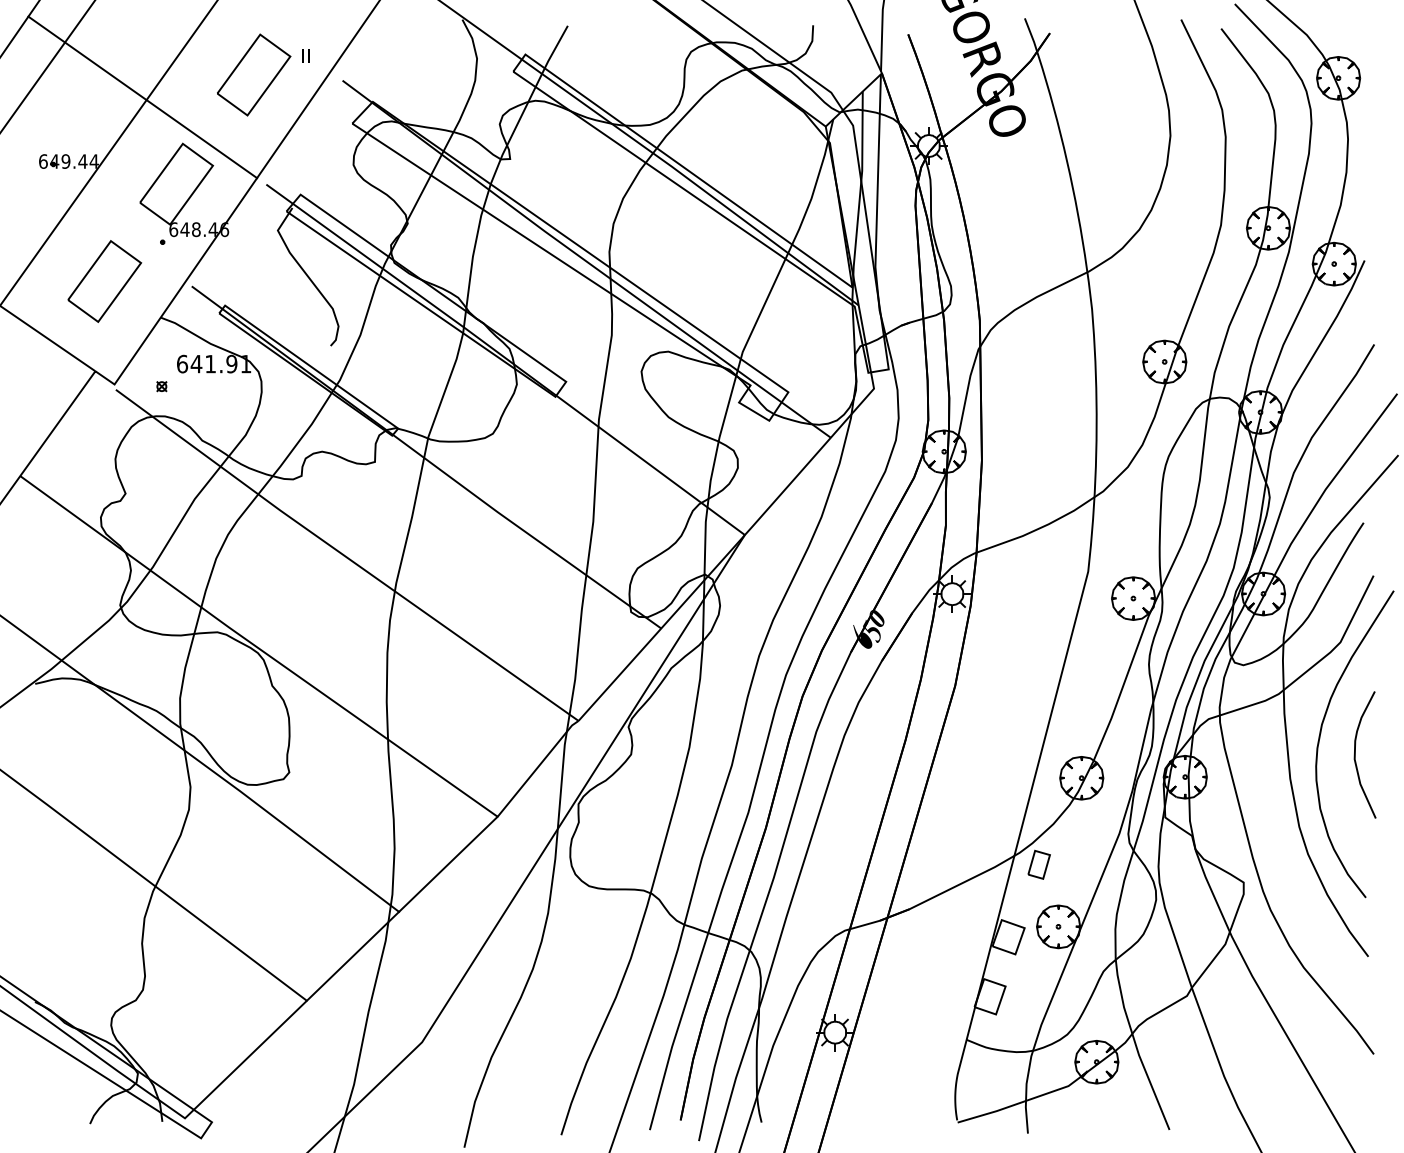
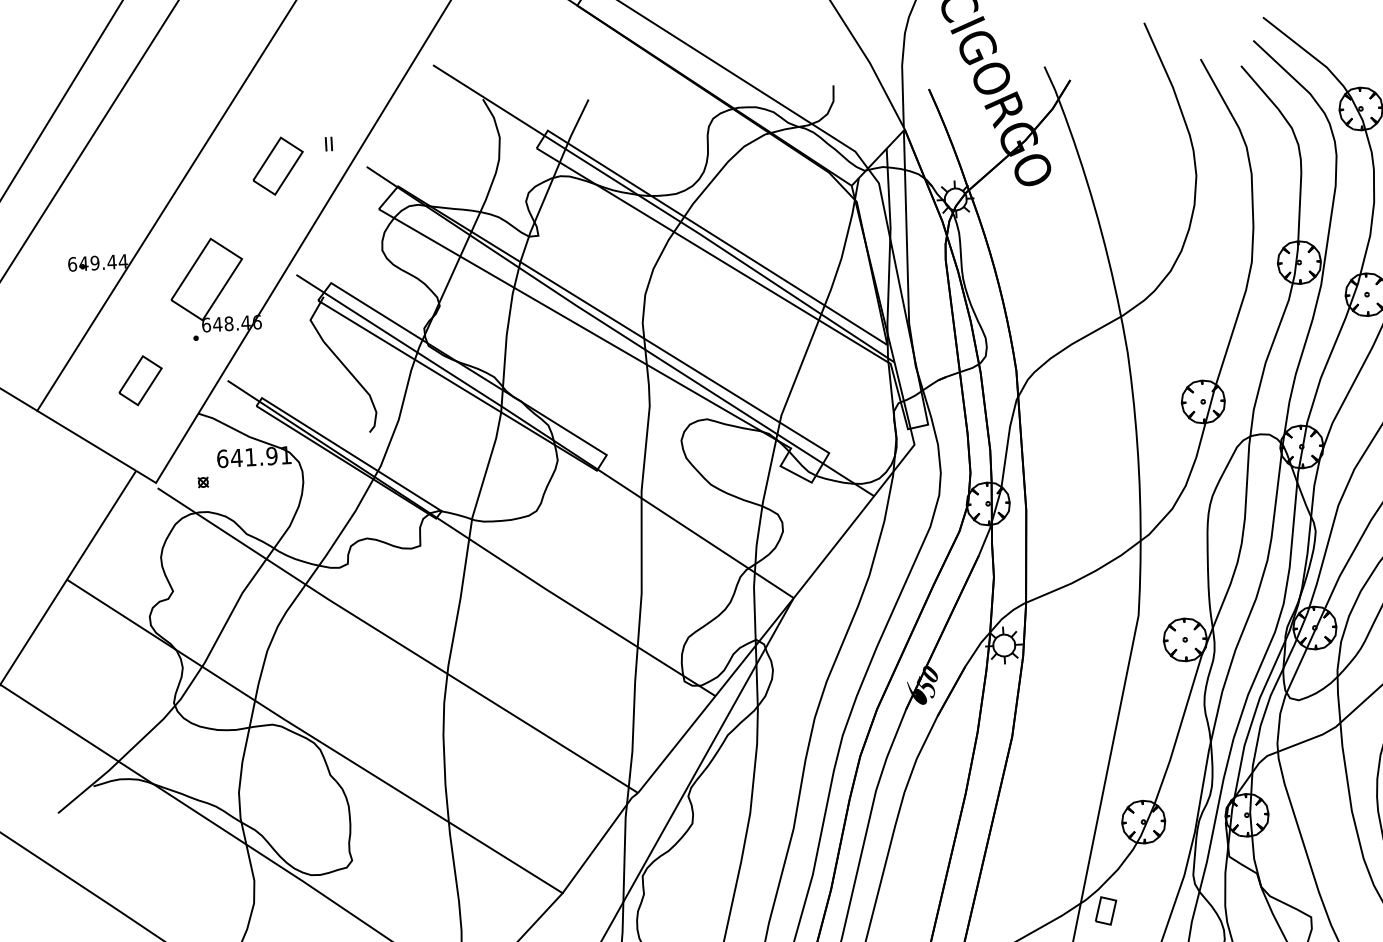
part: (254, 74) -> (278, 165), size x0.7
line: (142, 97) -> (167, 194), removed
part: (104, 281) -> (140, 380), size x0.6

